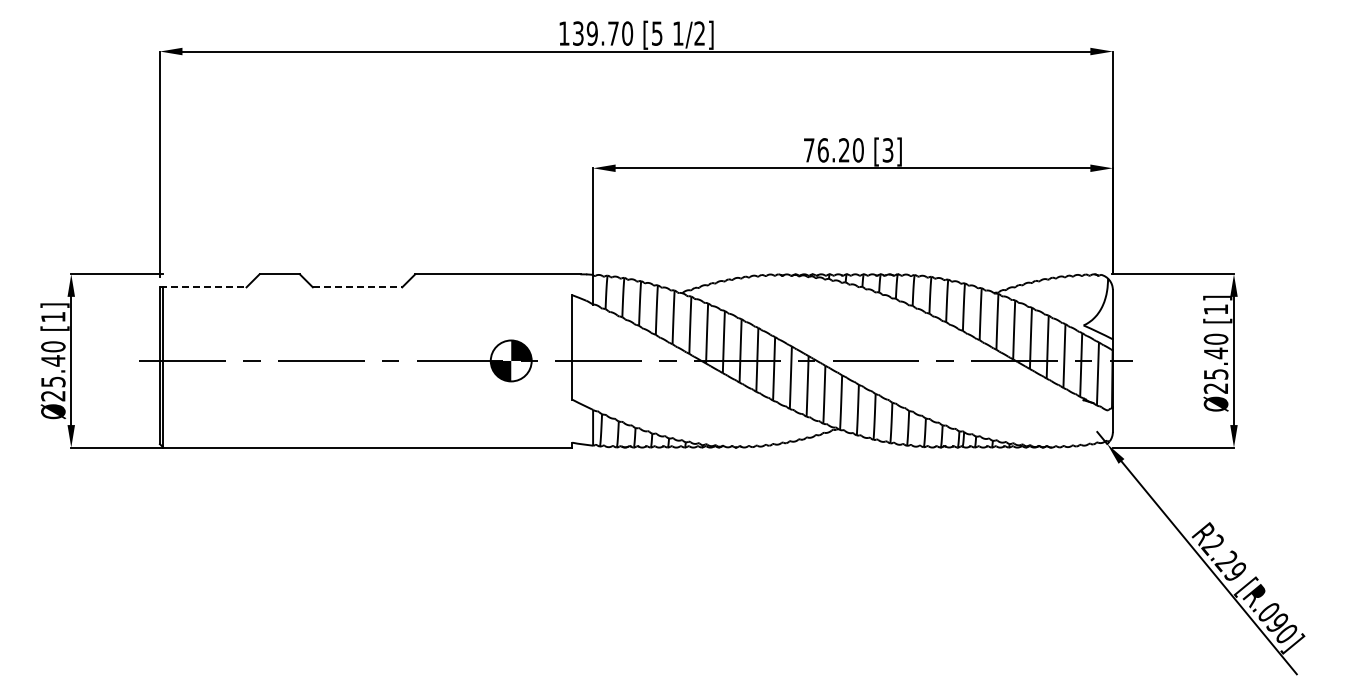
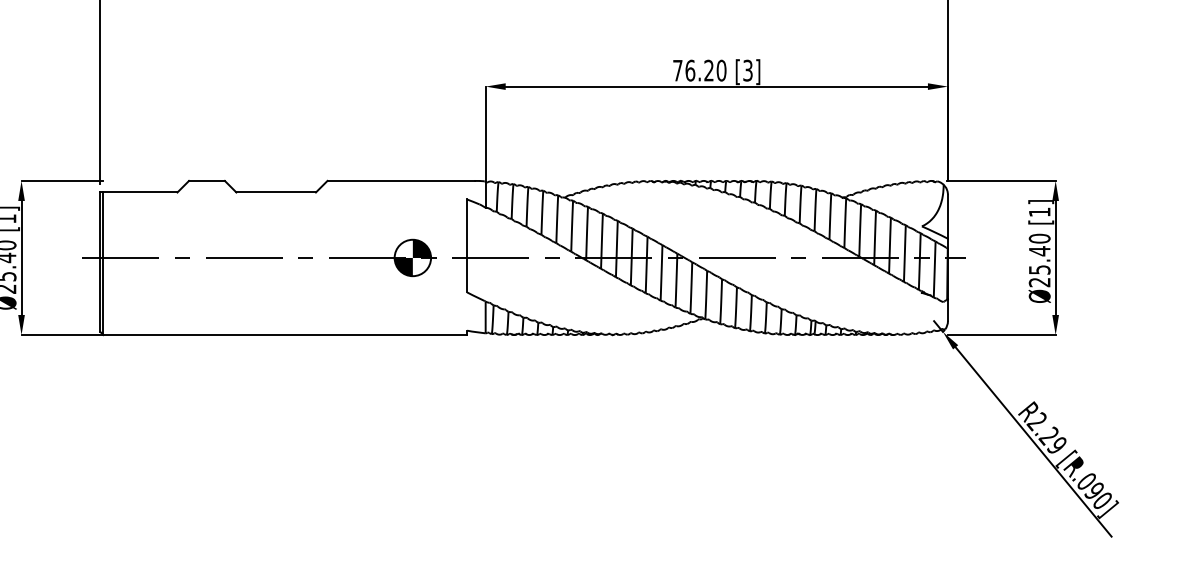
line: (203, 287) -> (139, 192), dashed -> solid
line: (357, 287) -> (276, 192), dashed -> solid

